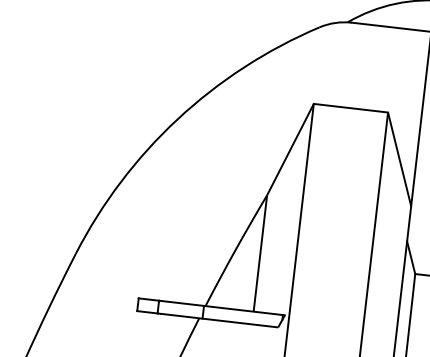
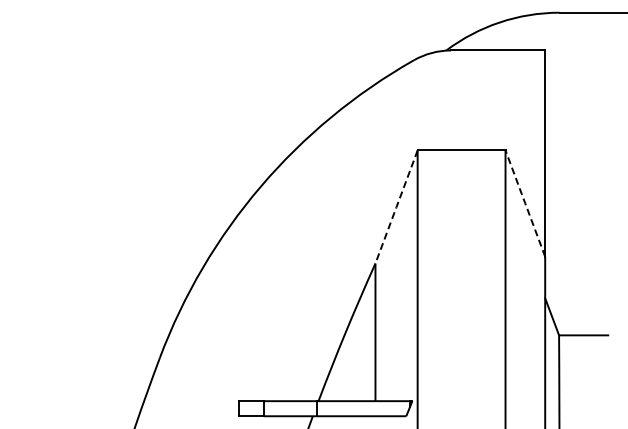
line: (290, 149) -> (396, 206), solid -> dashed
line: (399, 159) -> (525, 203), solid -> dashed

